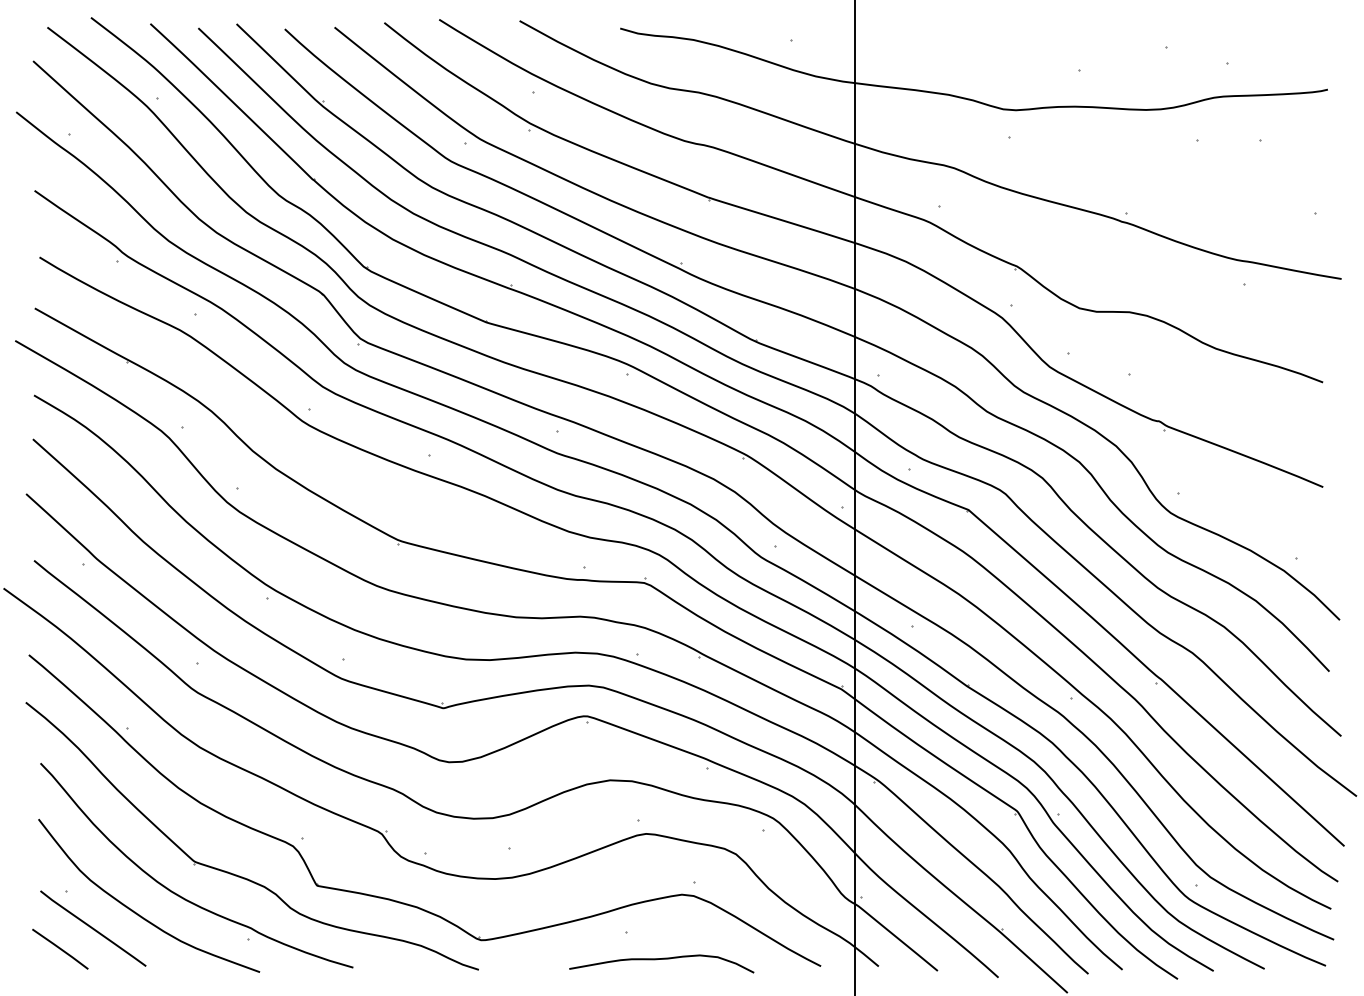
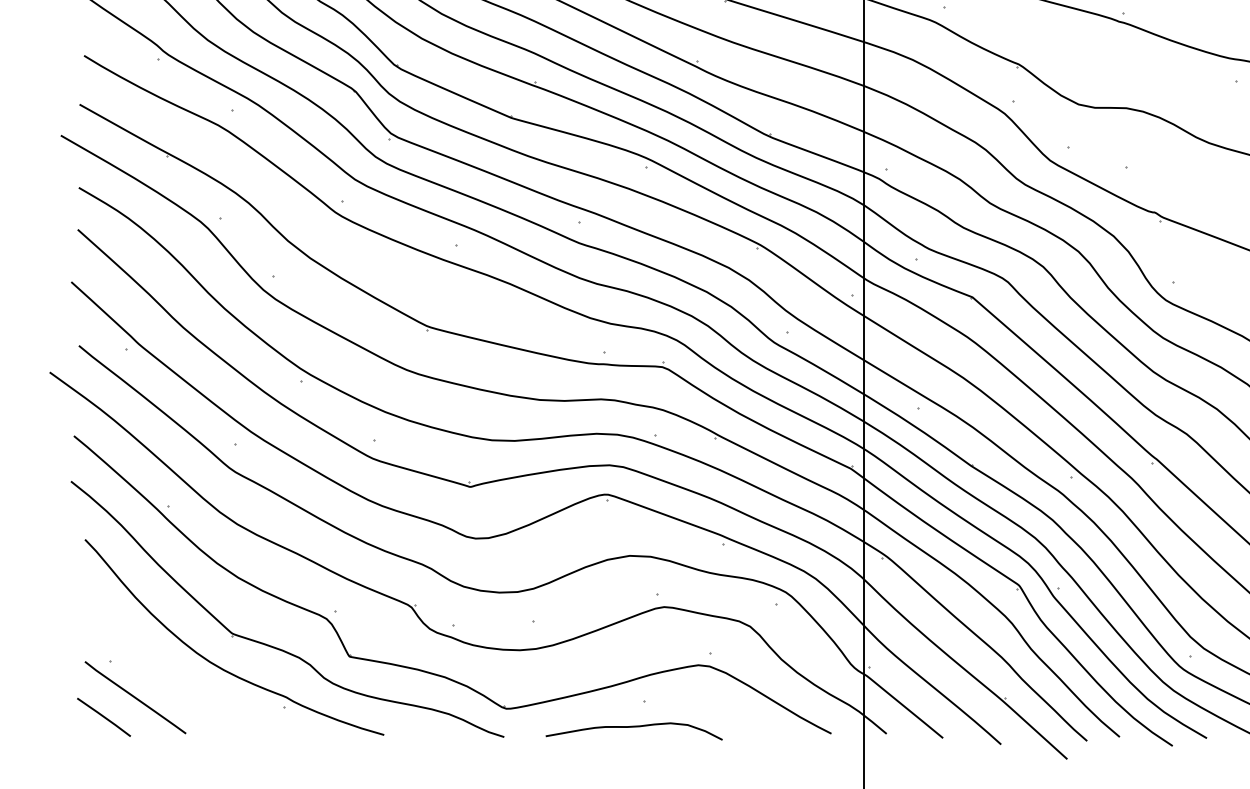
curve: (138, 913) -> (178, 683), removed
curve: (661, 959) -> (633, 727), moved

